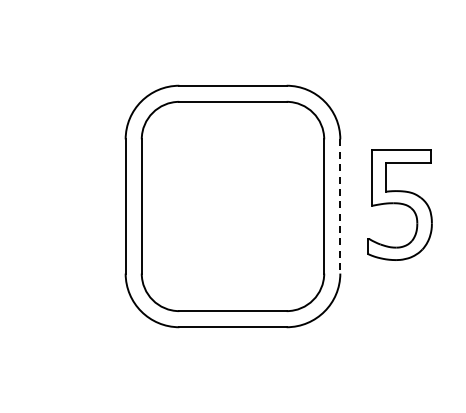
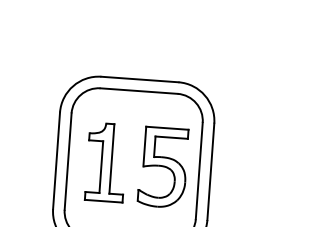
part: (194, 203) -> (106, 162), added
part: (399, 204) -> (162, 166), moved
line: (340, 206) -> (210, 171), dashed -> solid

